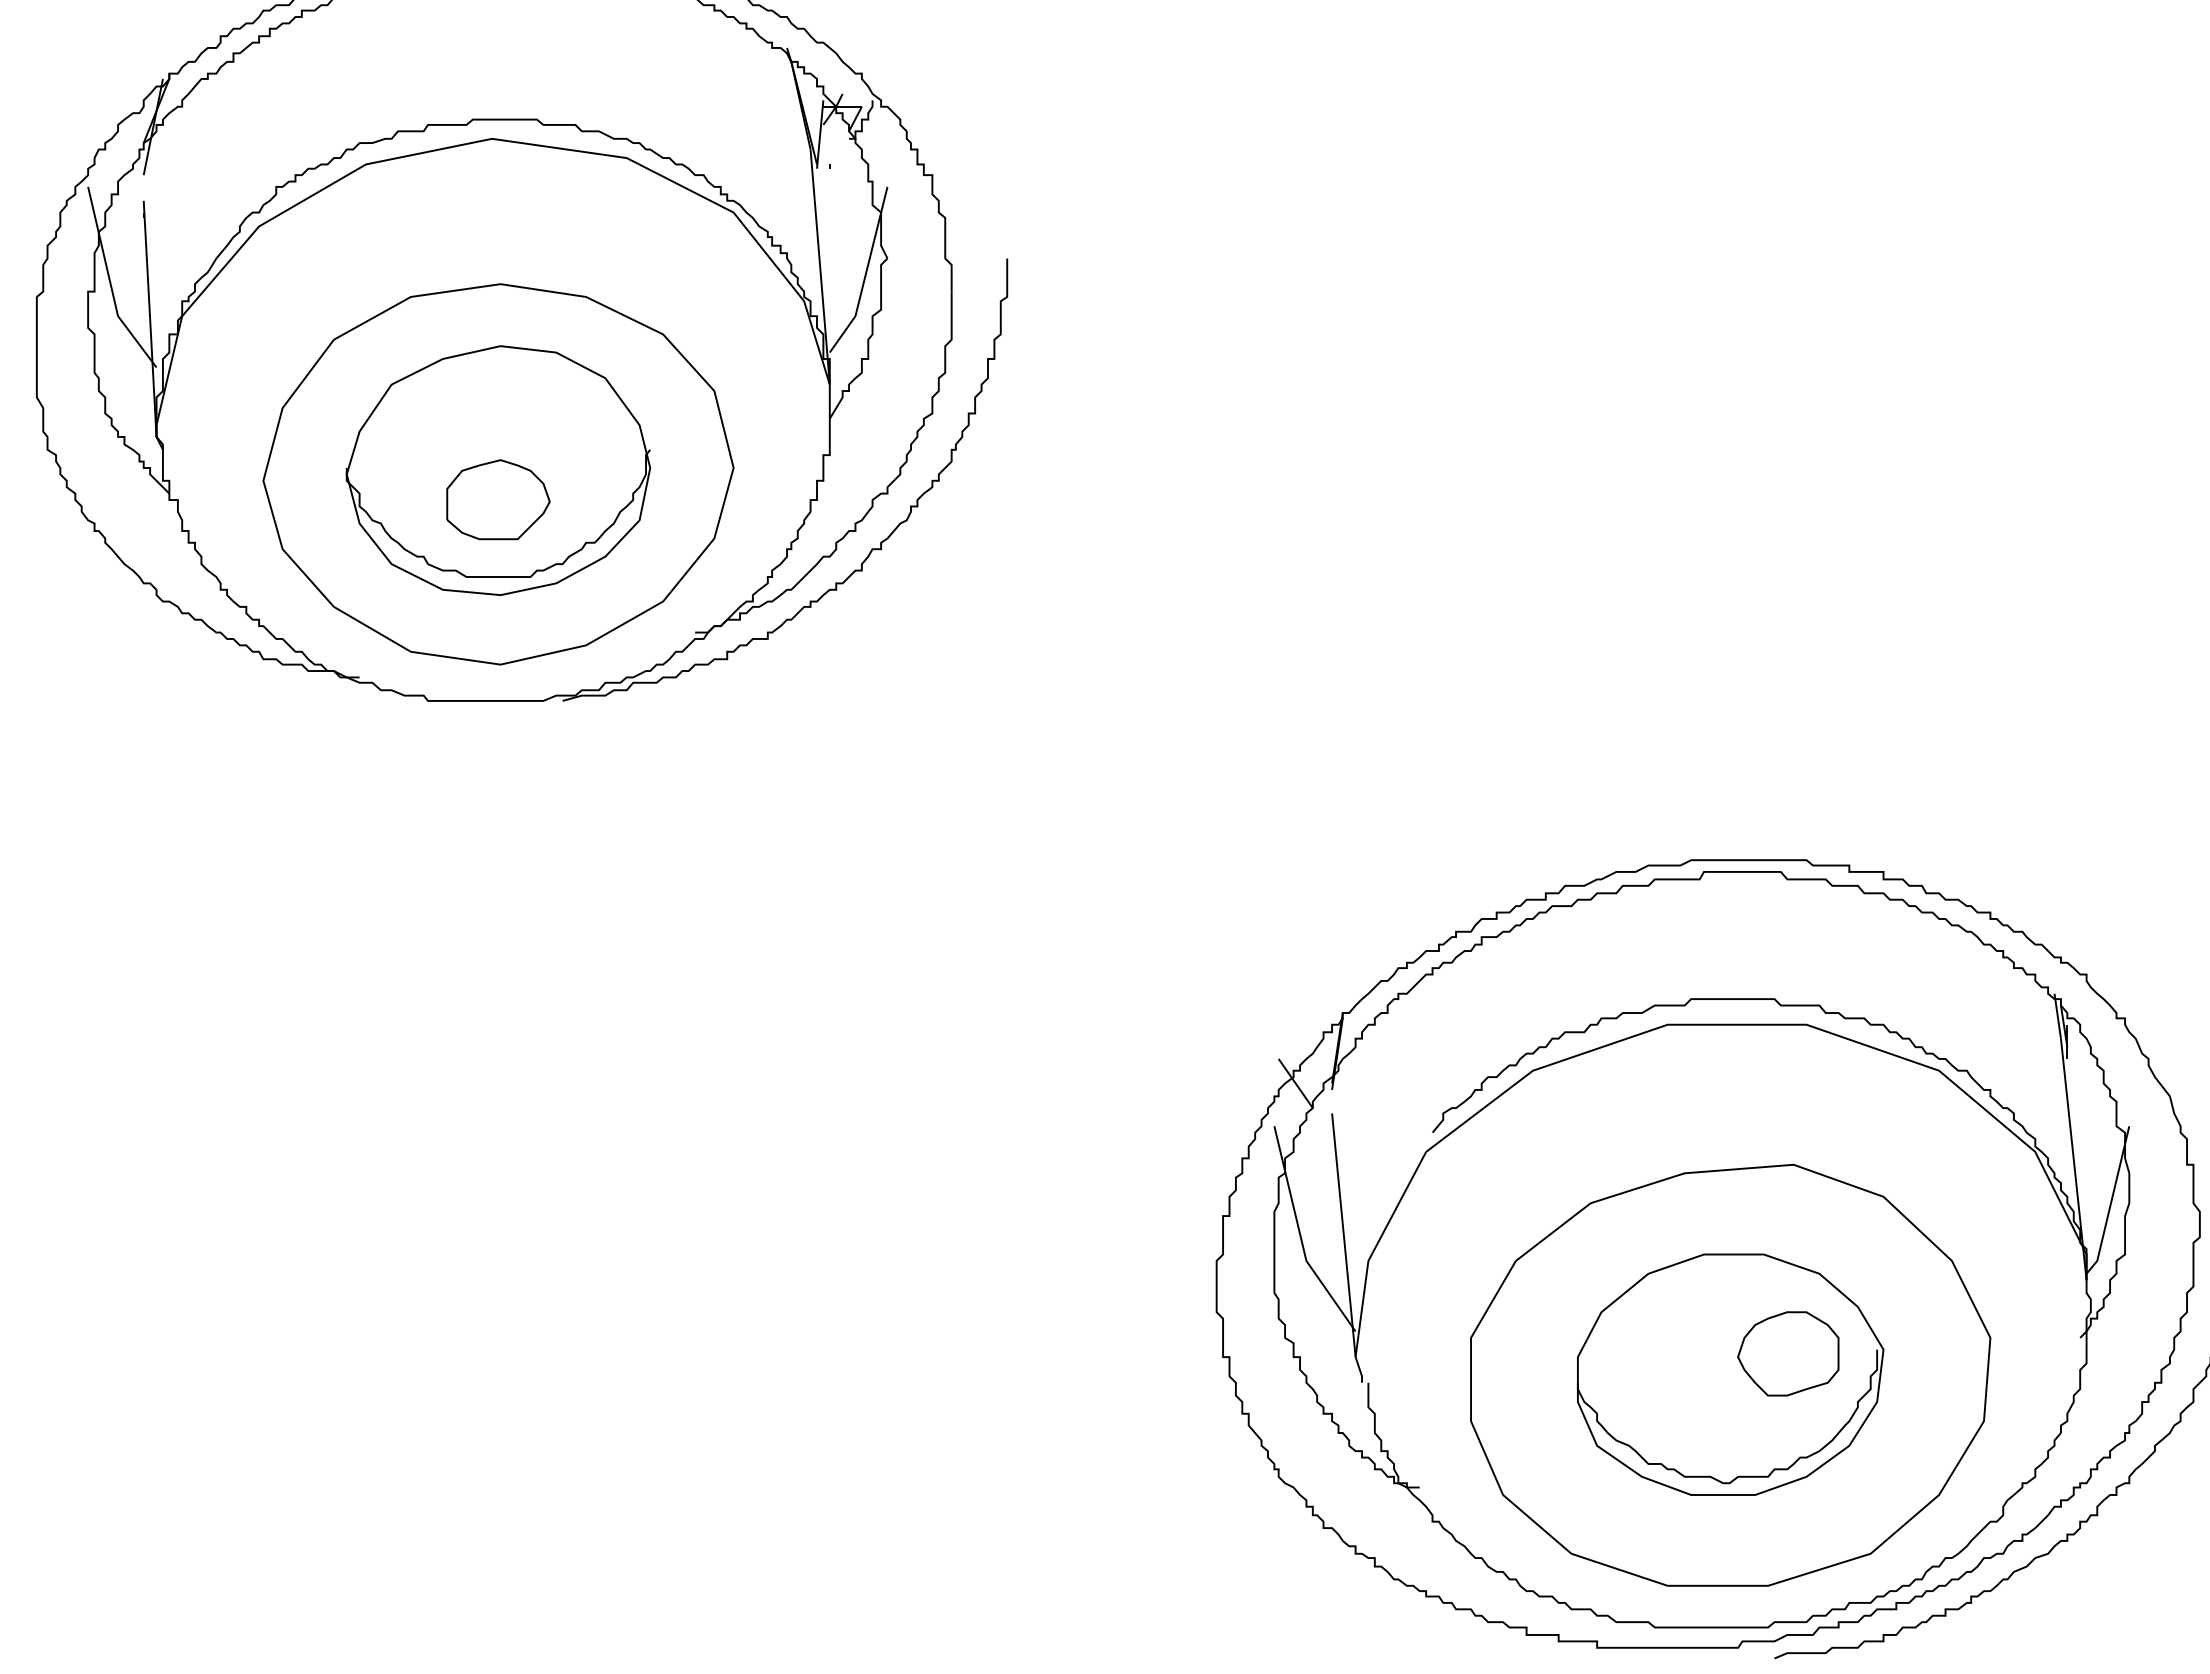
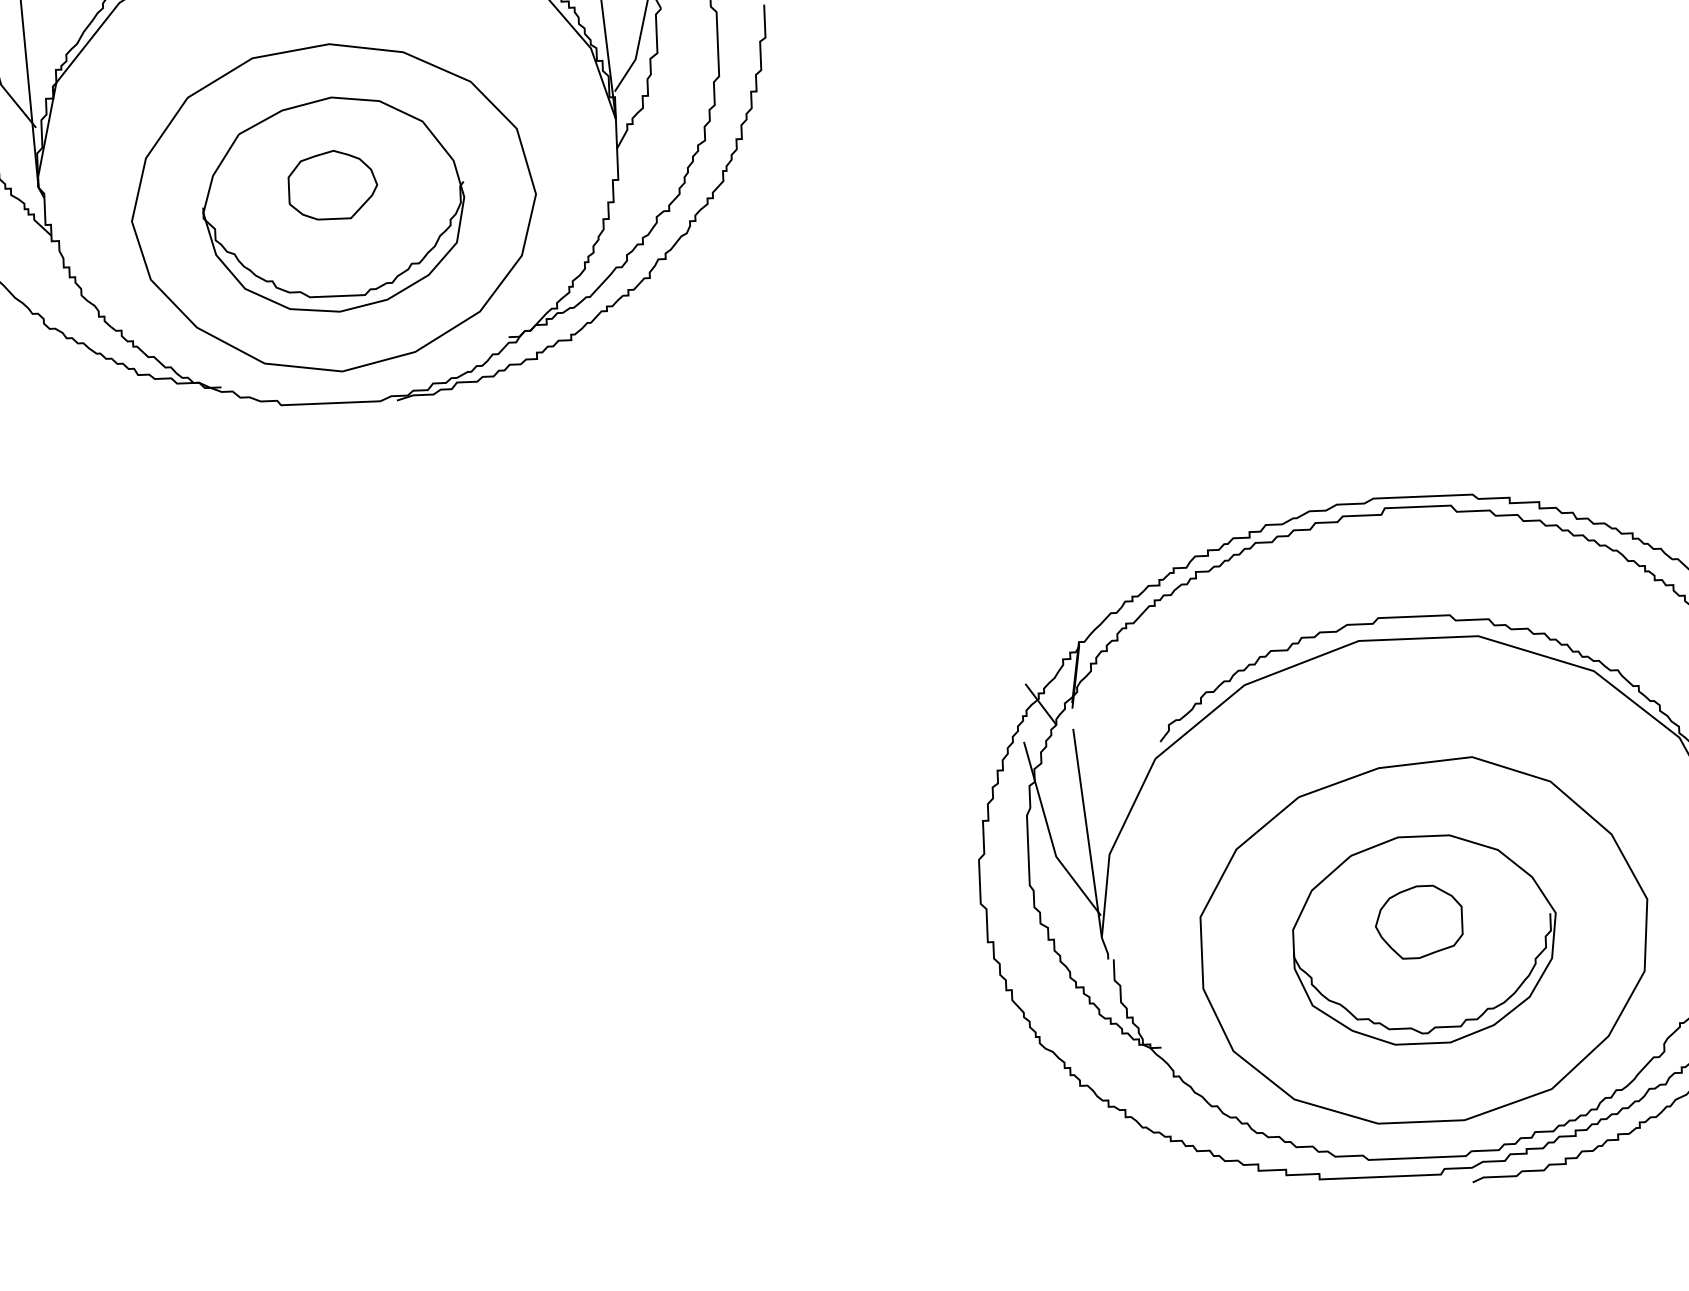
part: (498, 499) -> (333, 184), moved
part: (1788, 1353) -> (1419, 921), moved

